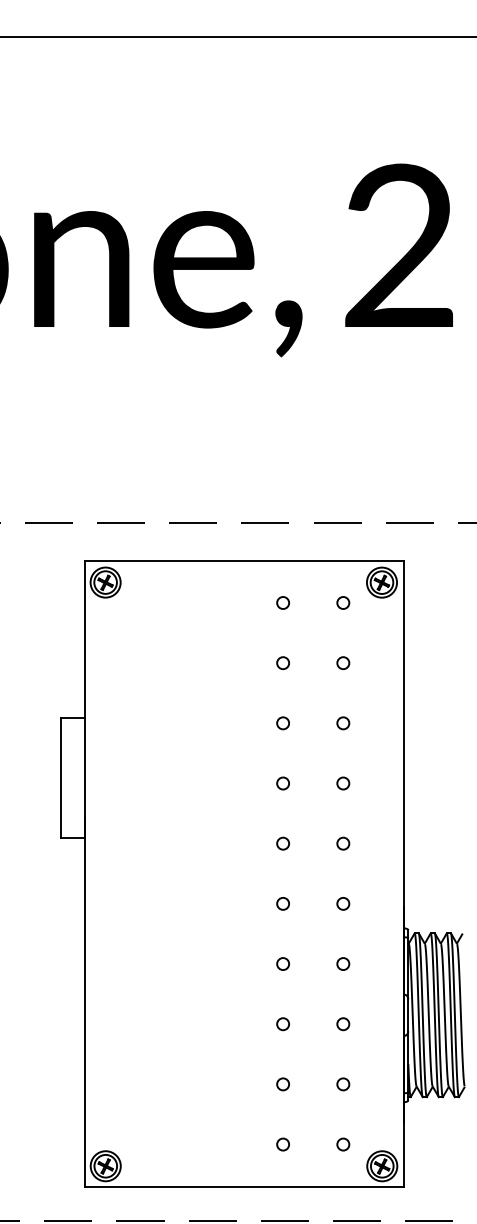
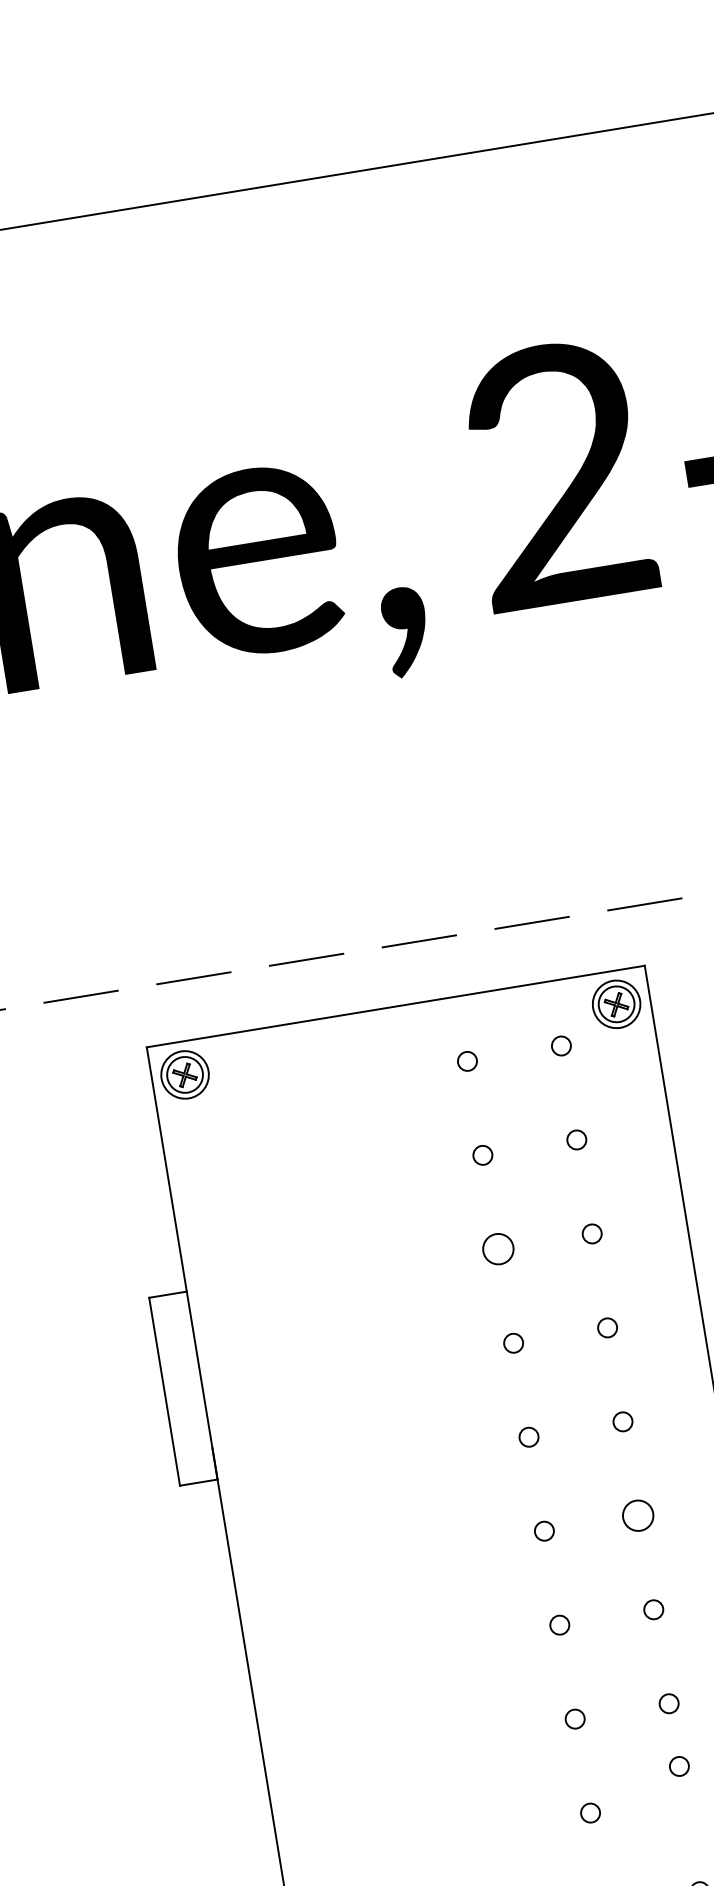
circle: (282, 723) -> (497, 1249), size x1.6
circle: (343, 903) -> (638, 1515), size x1.6
circle: (343, 1084) -> (679, 1766), moved

